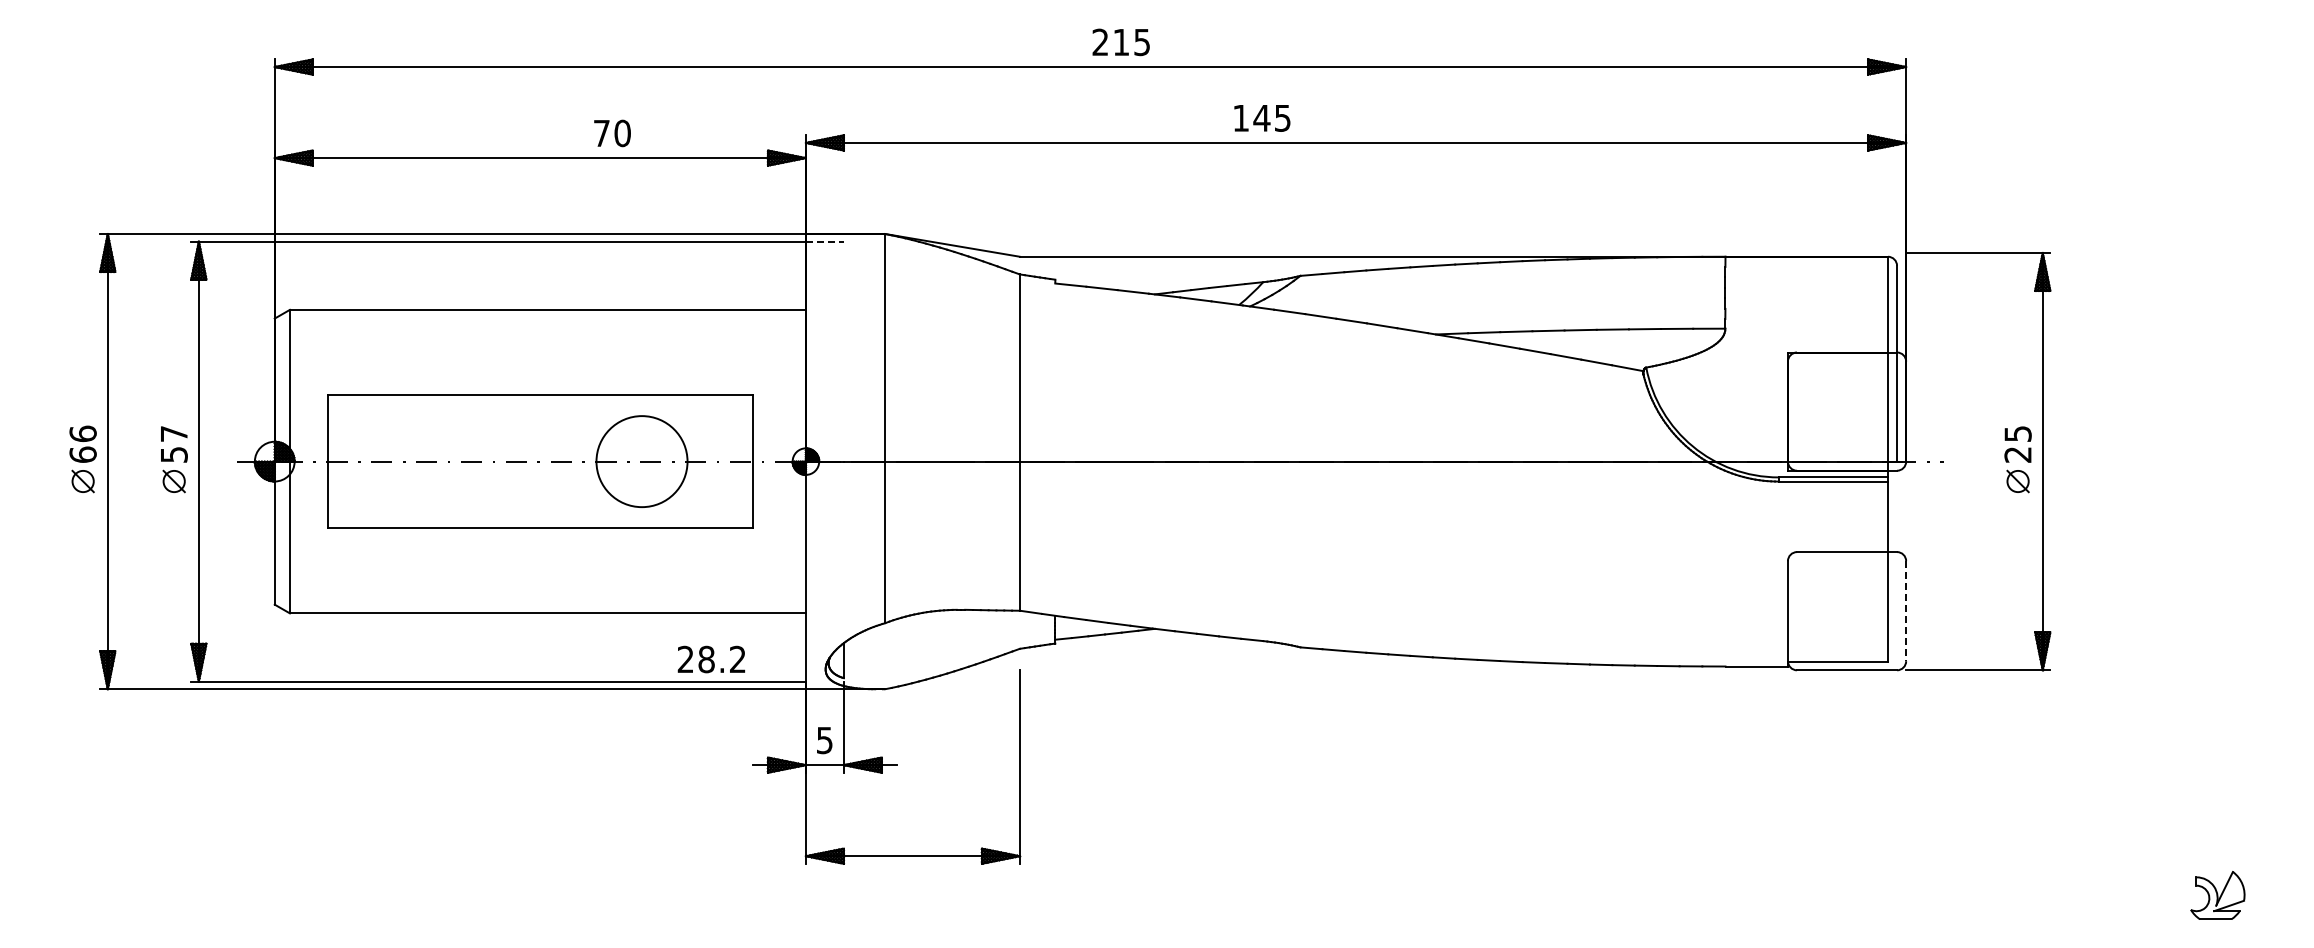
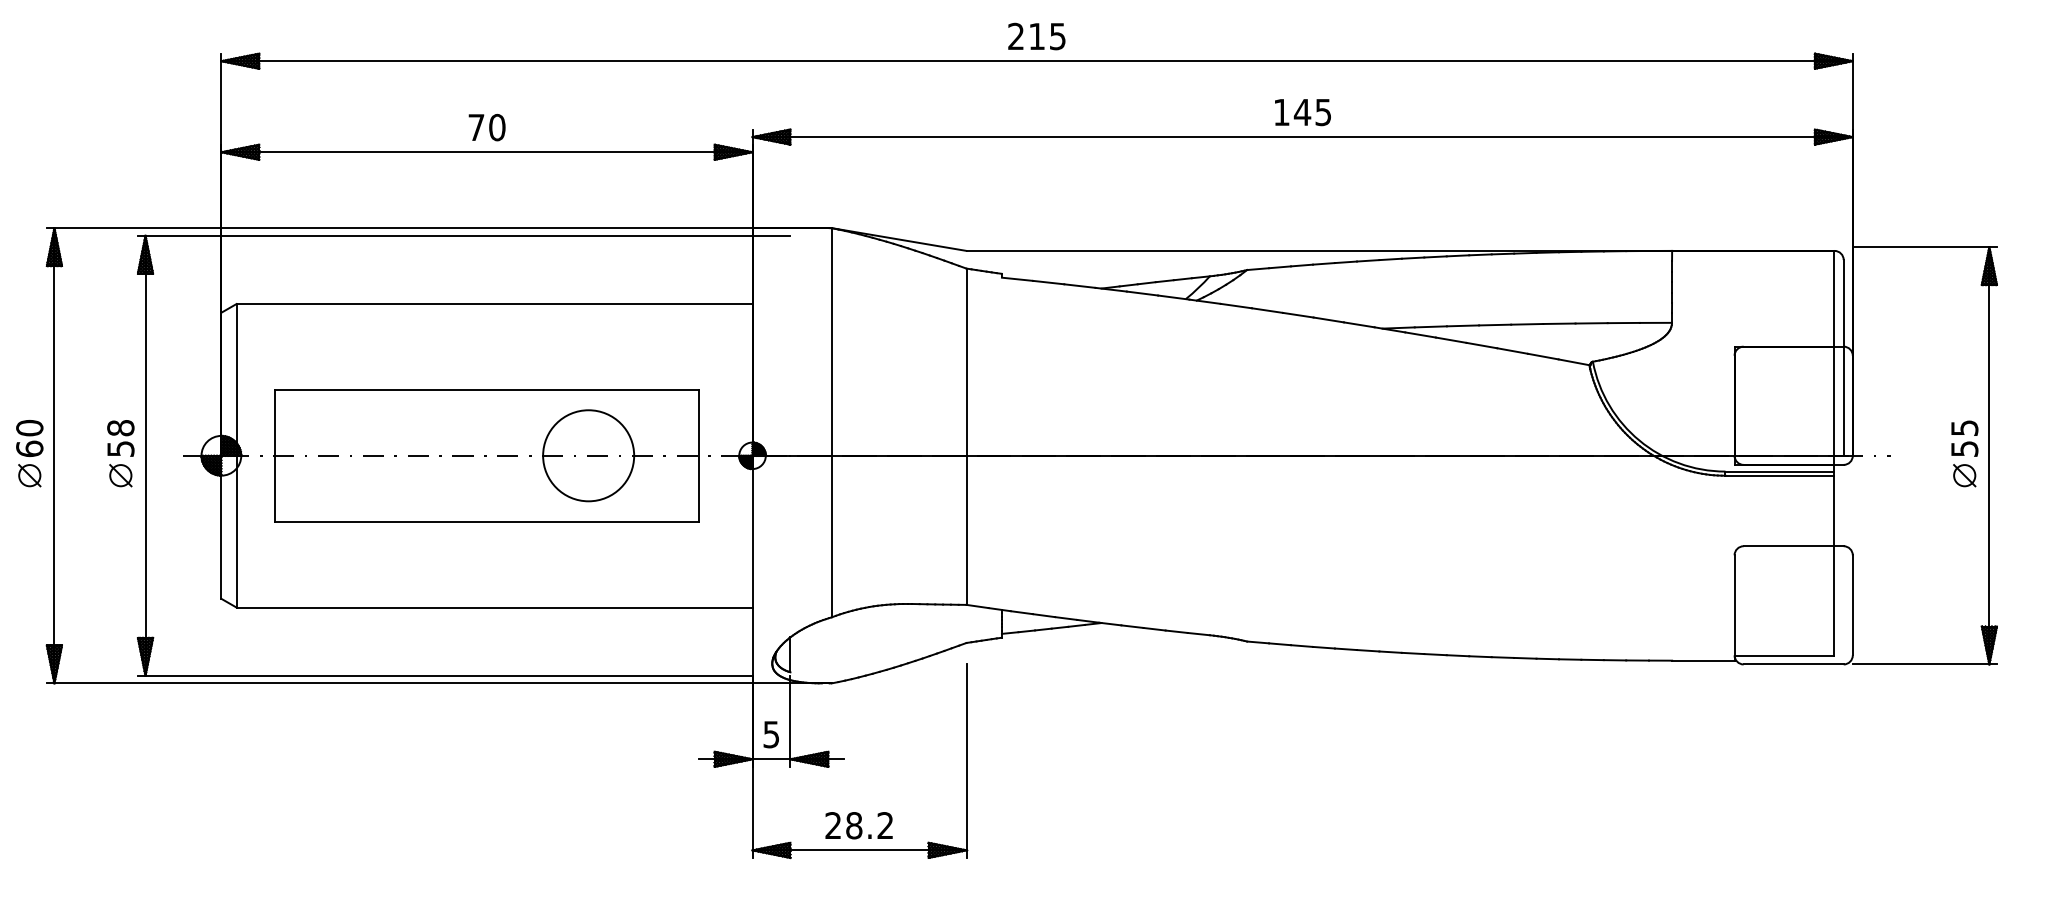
text: (1120, 42) -> (1036, 36), moved
text: (1262, 118) -> (1303, 112), moved
text: (612, 133) -> (487, 127), moved
line: (824, 241) -> (771, 235), dashed -> solid
text: (82, 433) -> (29, 427), 66 -> 60
text: (173, 433) -> (120, 427), 57 -> 58
text: (2017, 454) -> (1964, 448), 25 -> 55
line: (1906, 611) -> (1853, 605), dashed -> solid
text: (710, 659) -> (858, 825), moved

